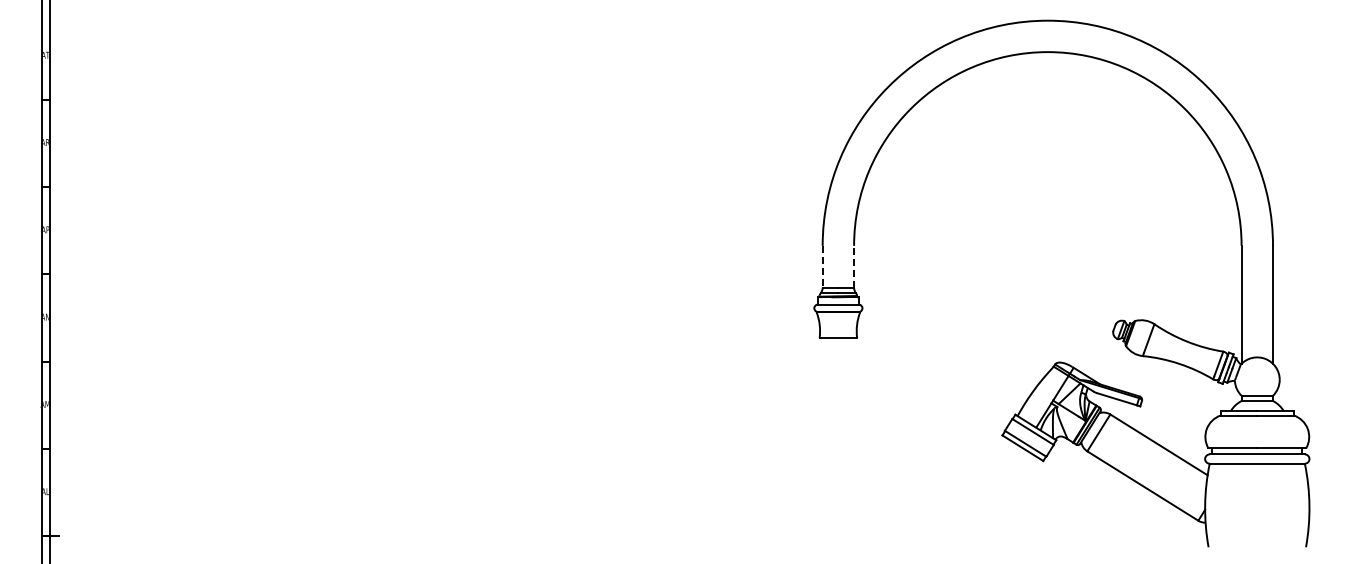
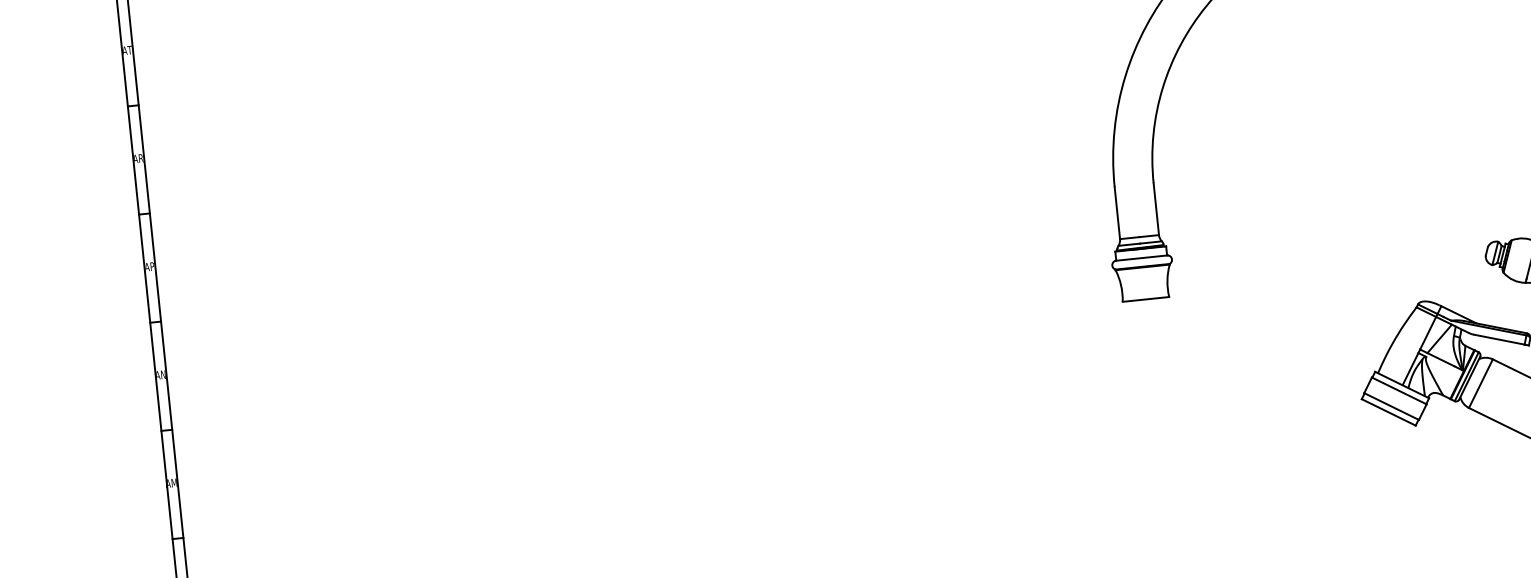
line: (822, 266) -> (1117, 212), dashed -> solid
line: (854, 266) -> (1156, 208), dashed -> solid

